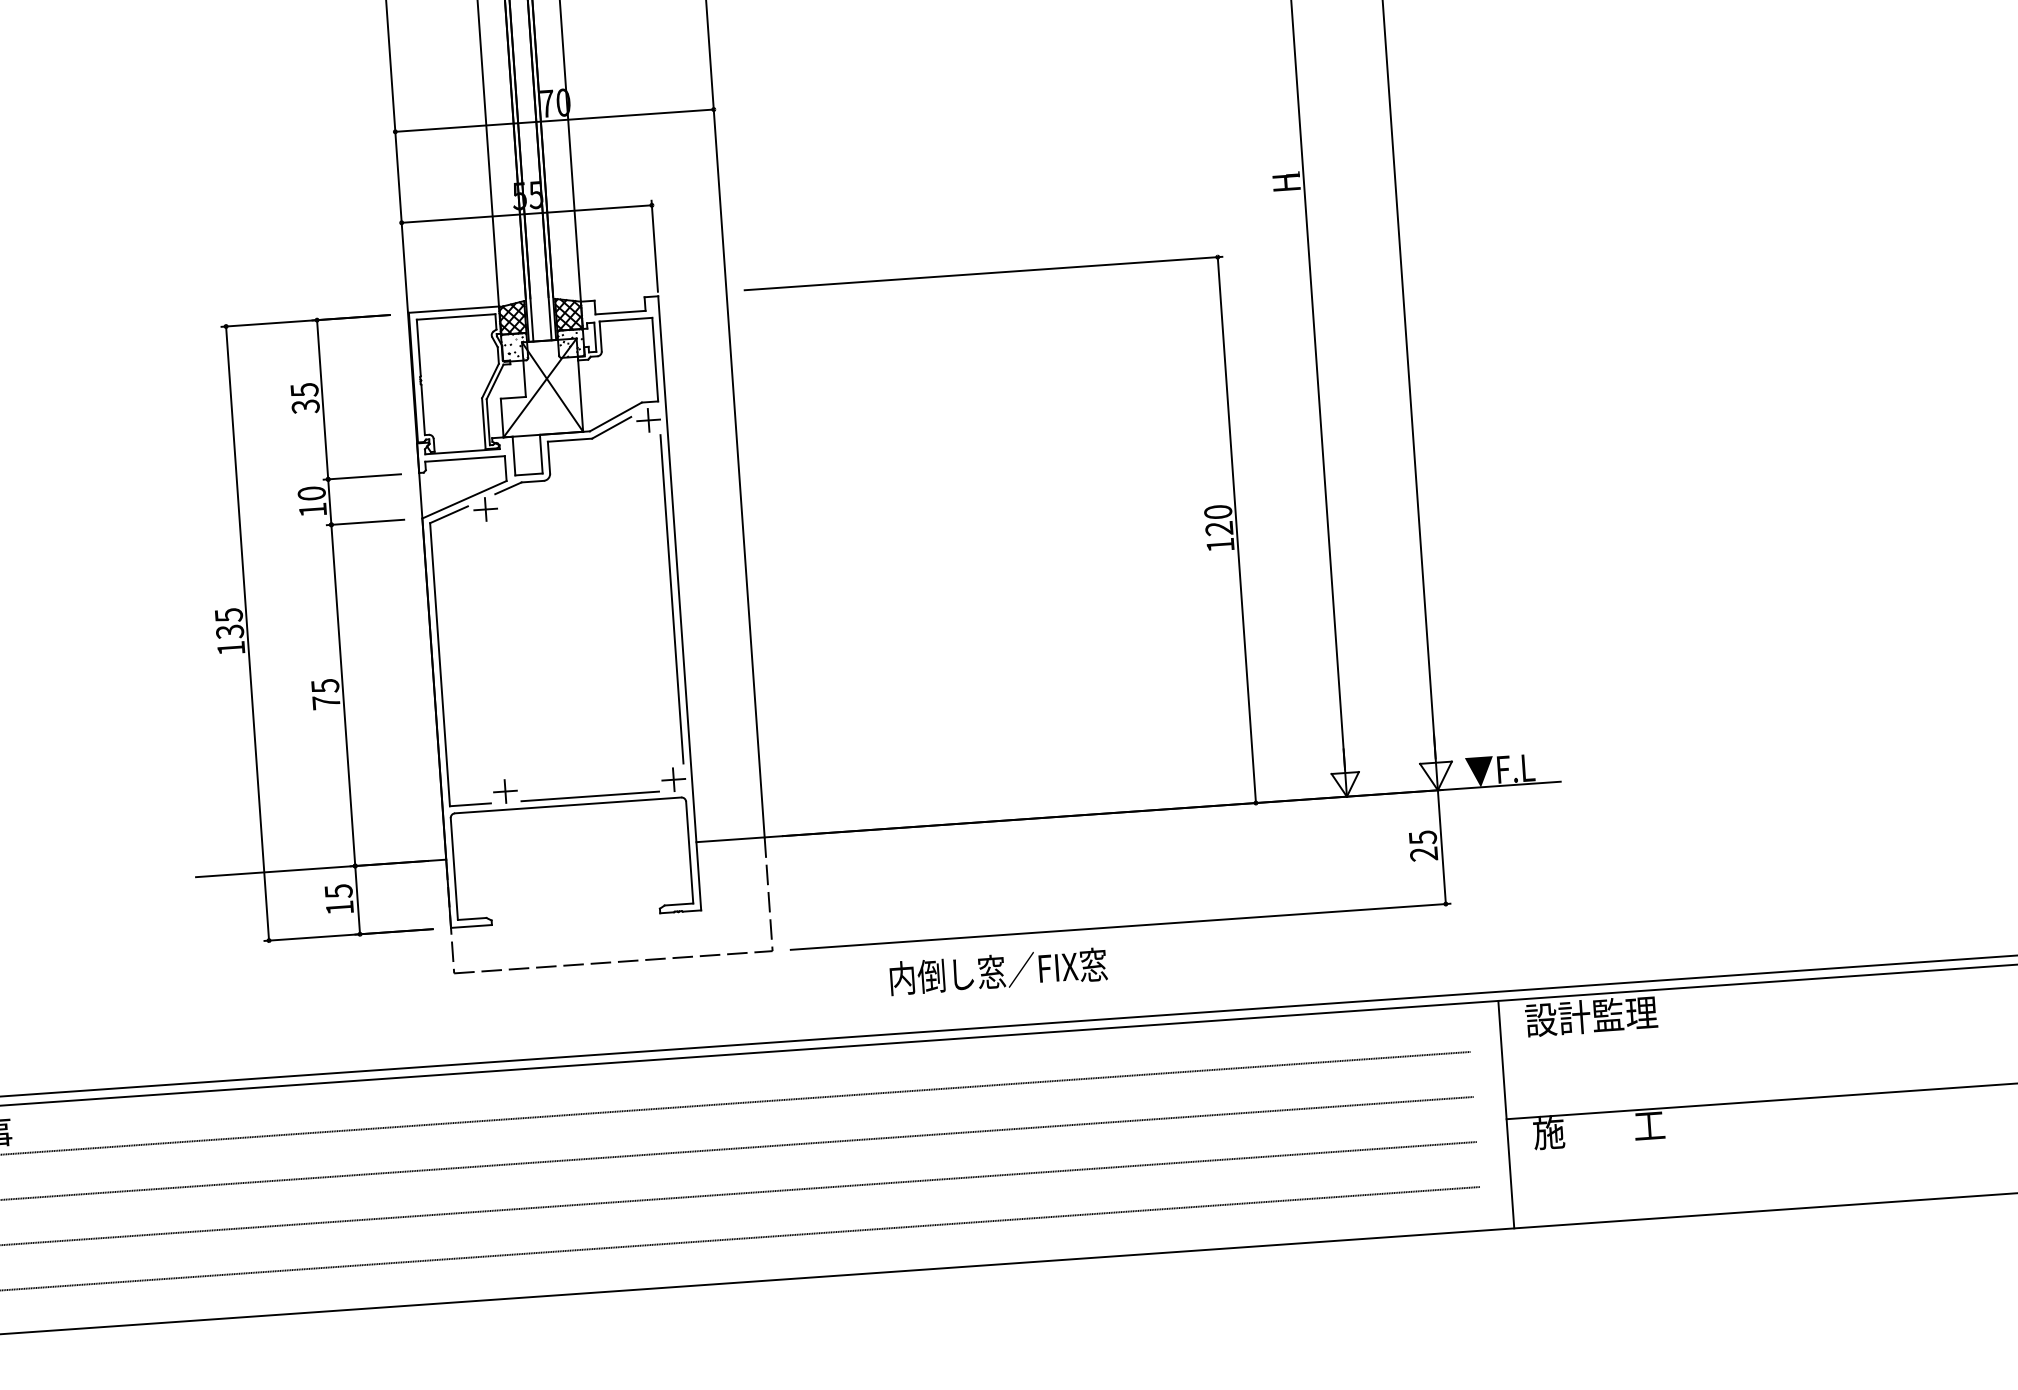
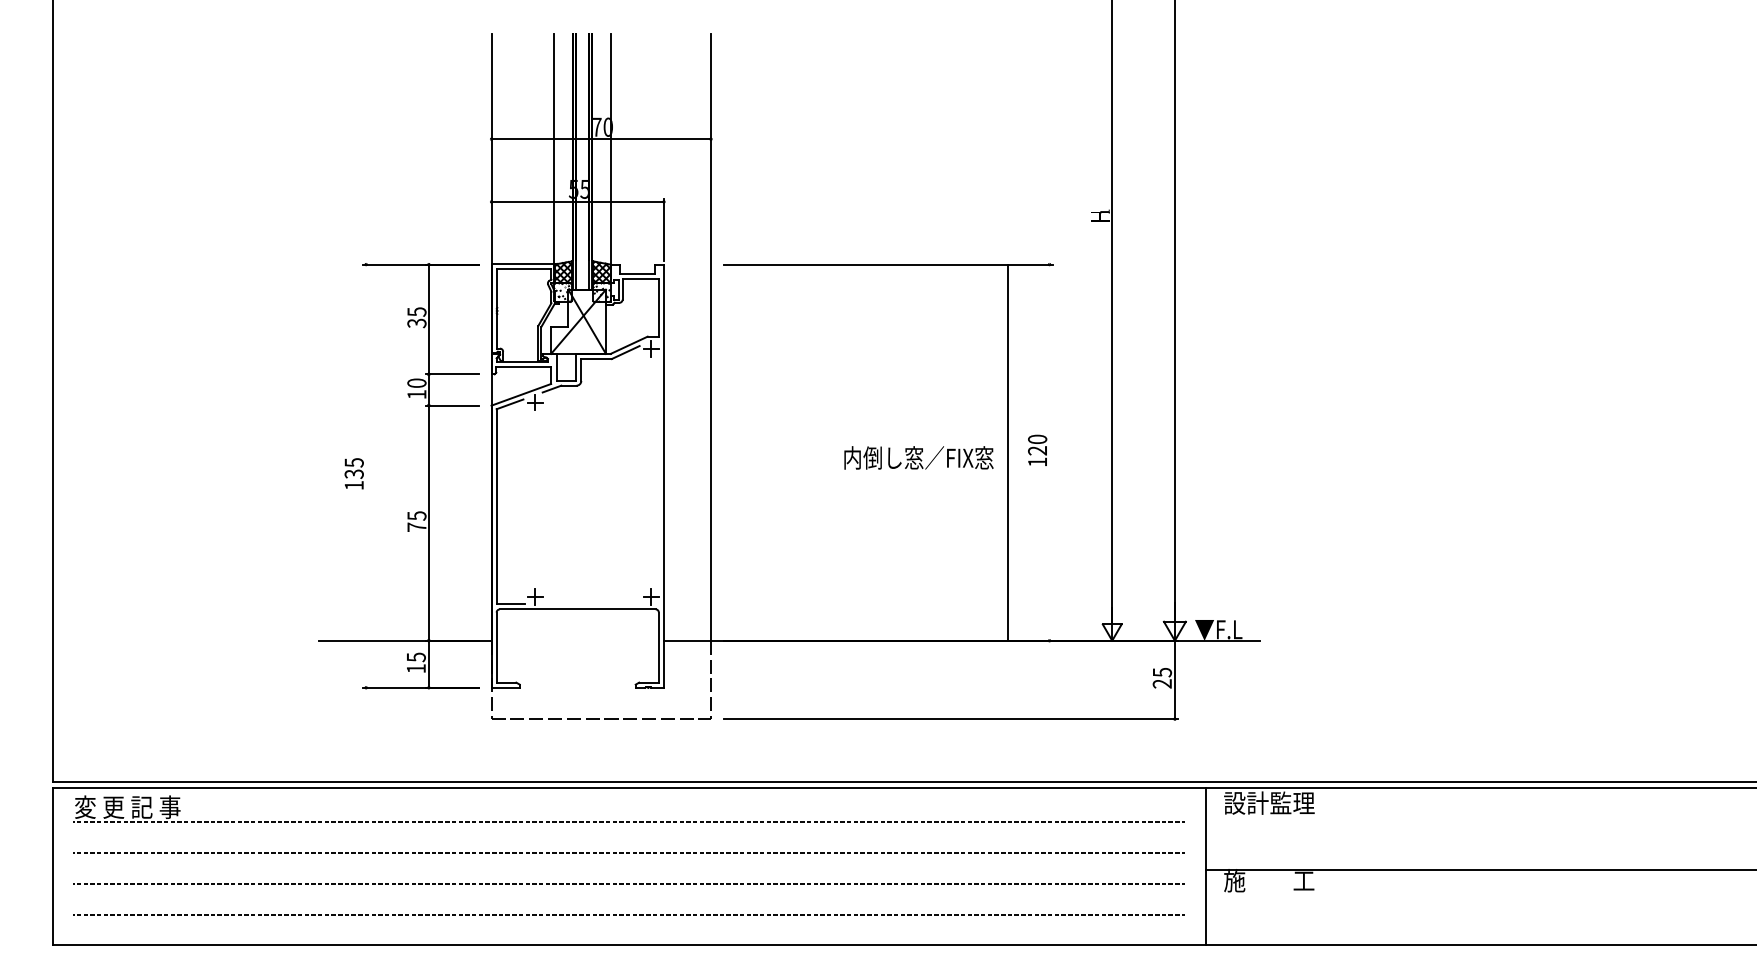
line: (1236, 529) -> (1007, 452), moved
line: (671, 598) -> (658, 472), removed
line: (247, 632) -> (366, 475), removed
line: (589, 796) -> (592, 604), removed
text: (997, 970) -> (918, 457), moved

